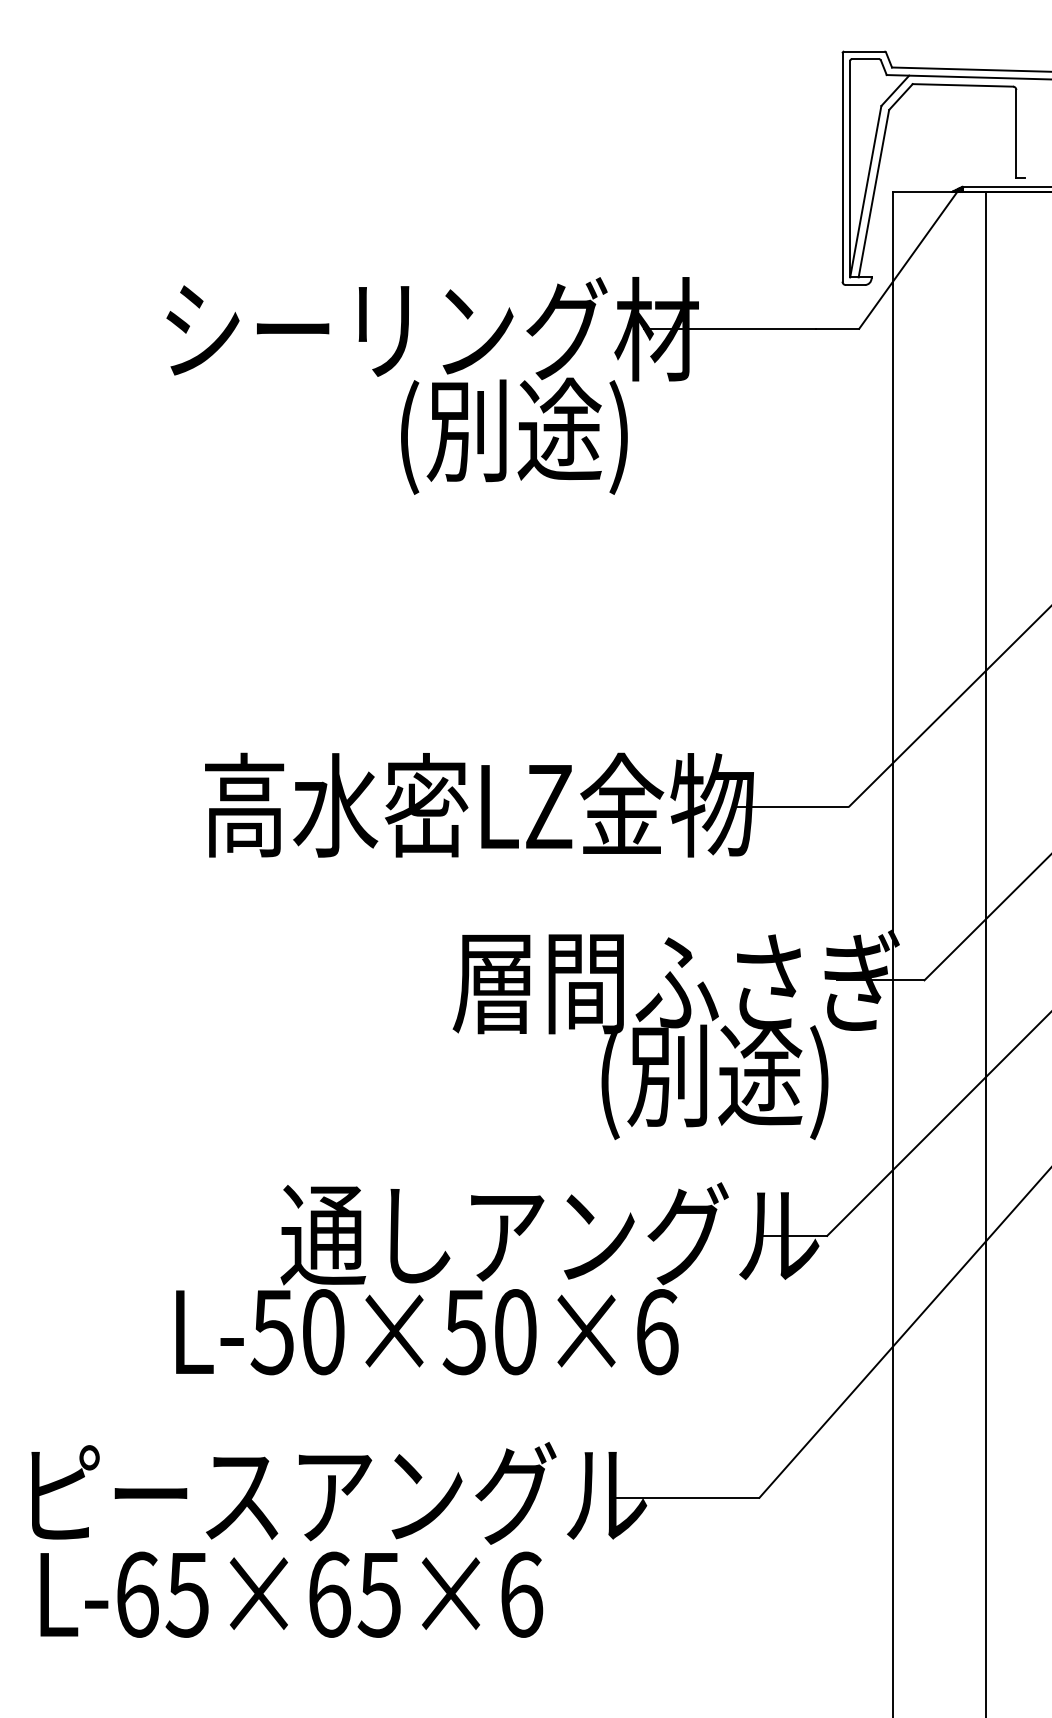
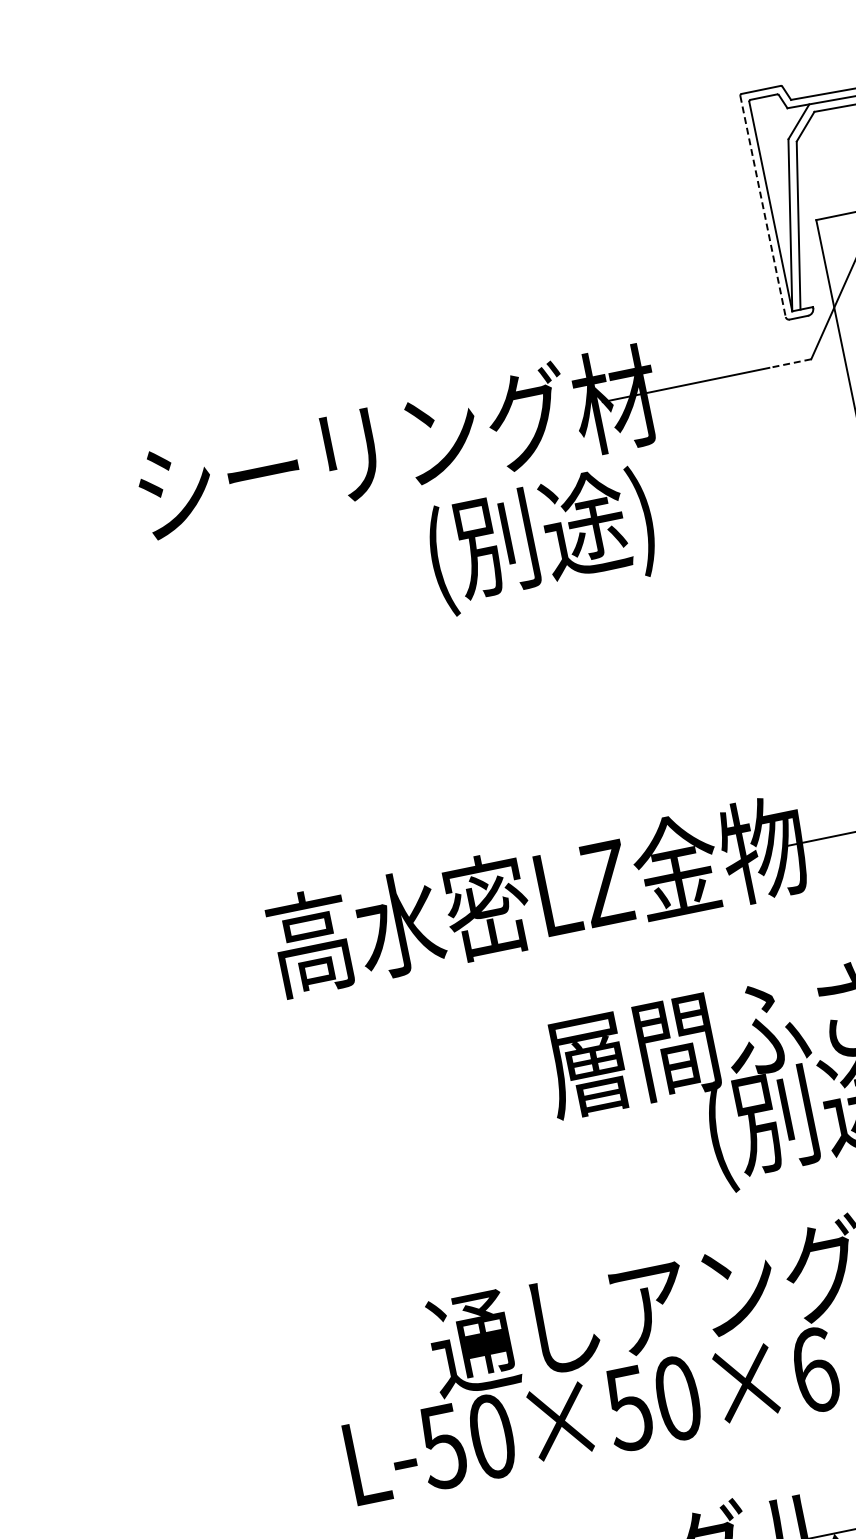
line: (842, 167) -> (763, 206), solid -> dashed
line: (837, 328) -> (790, 363), solid -> dashed
text: (514, 435) -> (541, 539), moved

